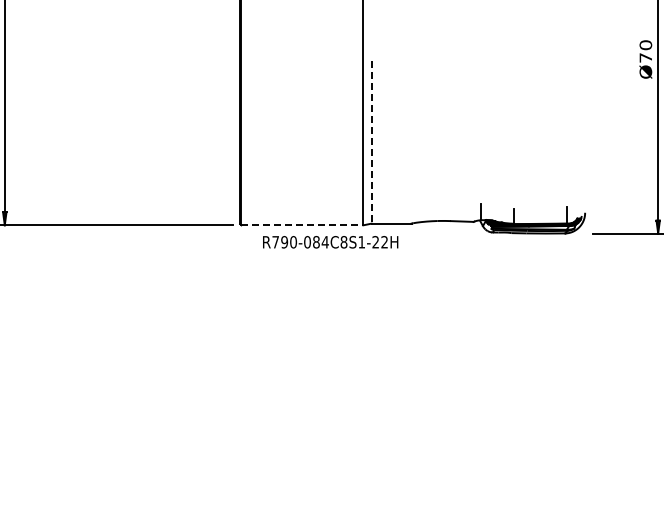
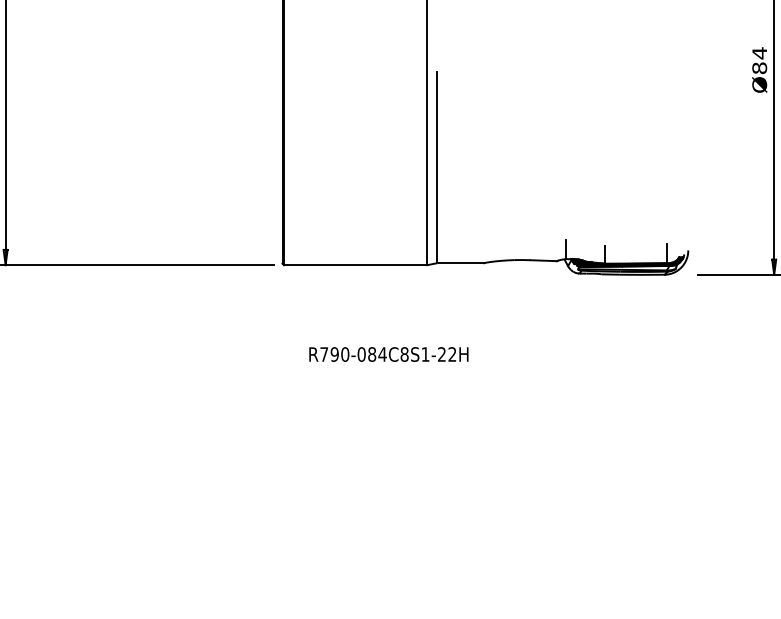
text: (645, 51) -> (759, 60), Ø70 -> Ø84
line: (371, 142) -> (436, 167), dashed -> solid
line: (302, 225) -> (355, 265), dashed -> solid
text: (330, 242) -> (388, 354), moved

